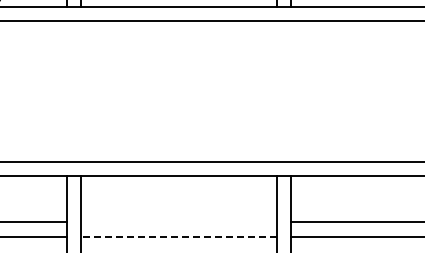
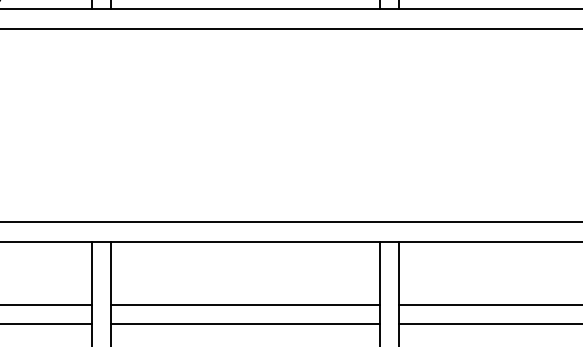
line: (178, 222) -> (244, 305), added
line: (178, 236) -> (244, 324), dashed -> solid

